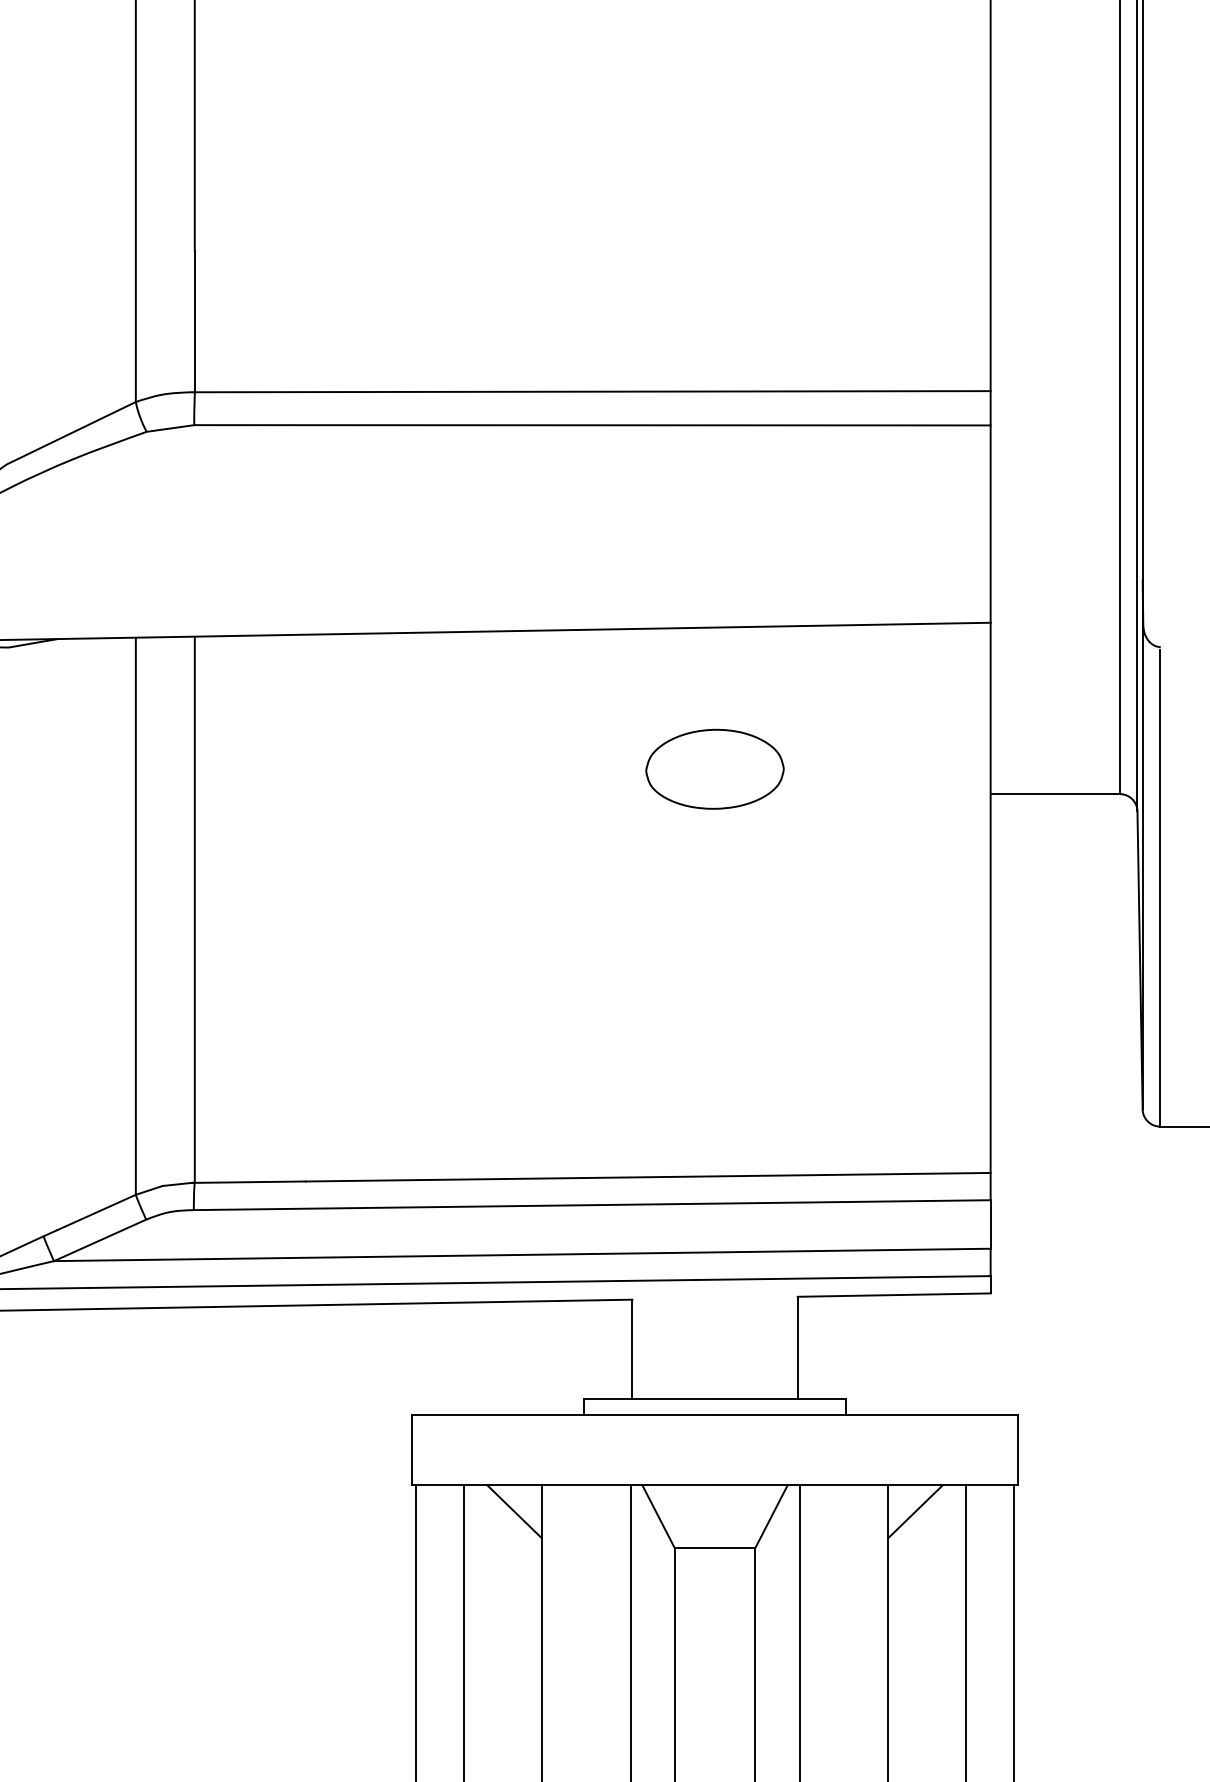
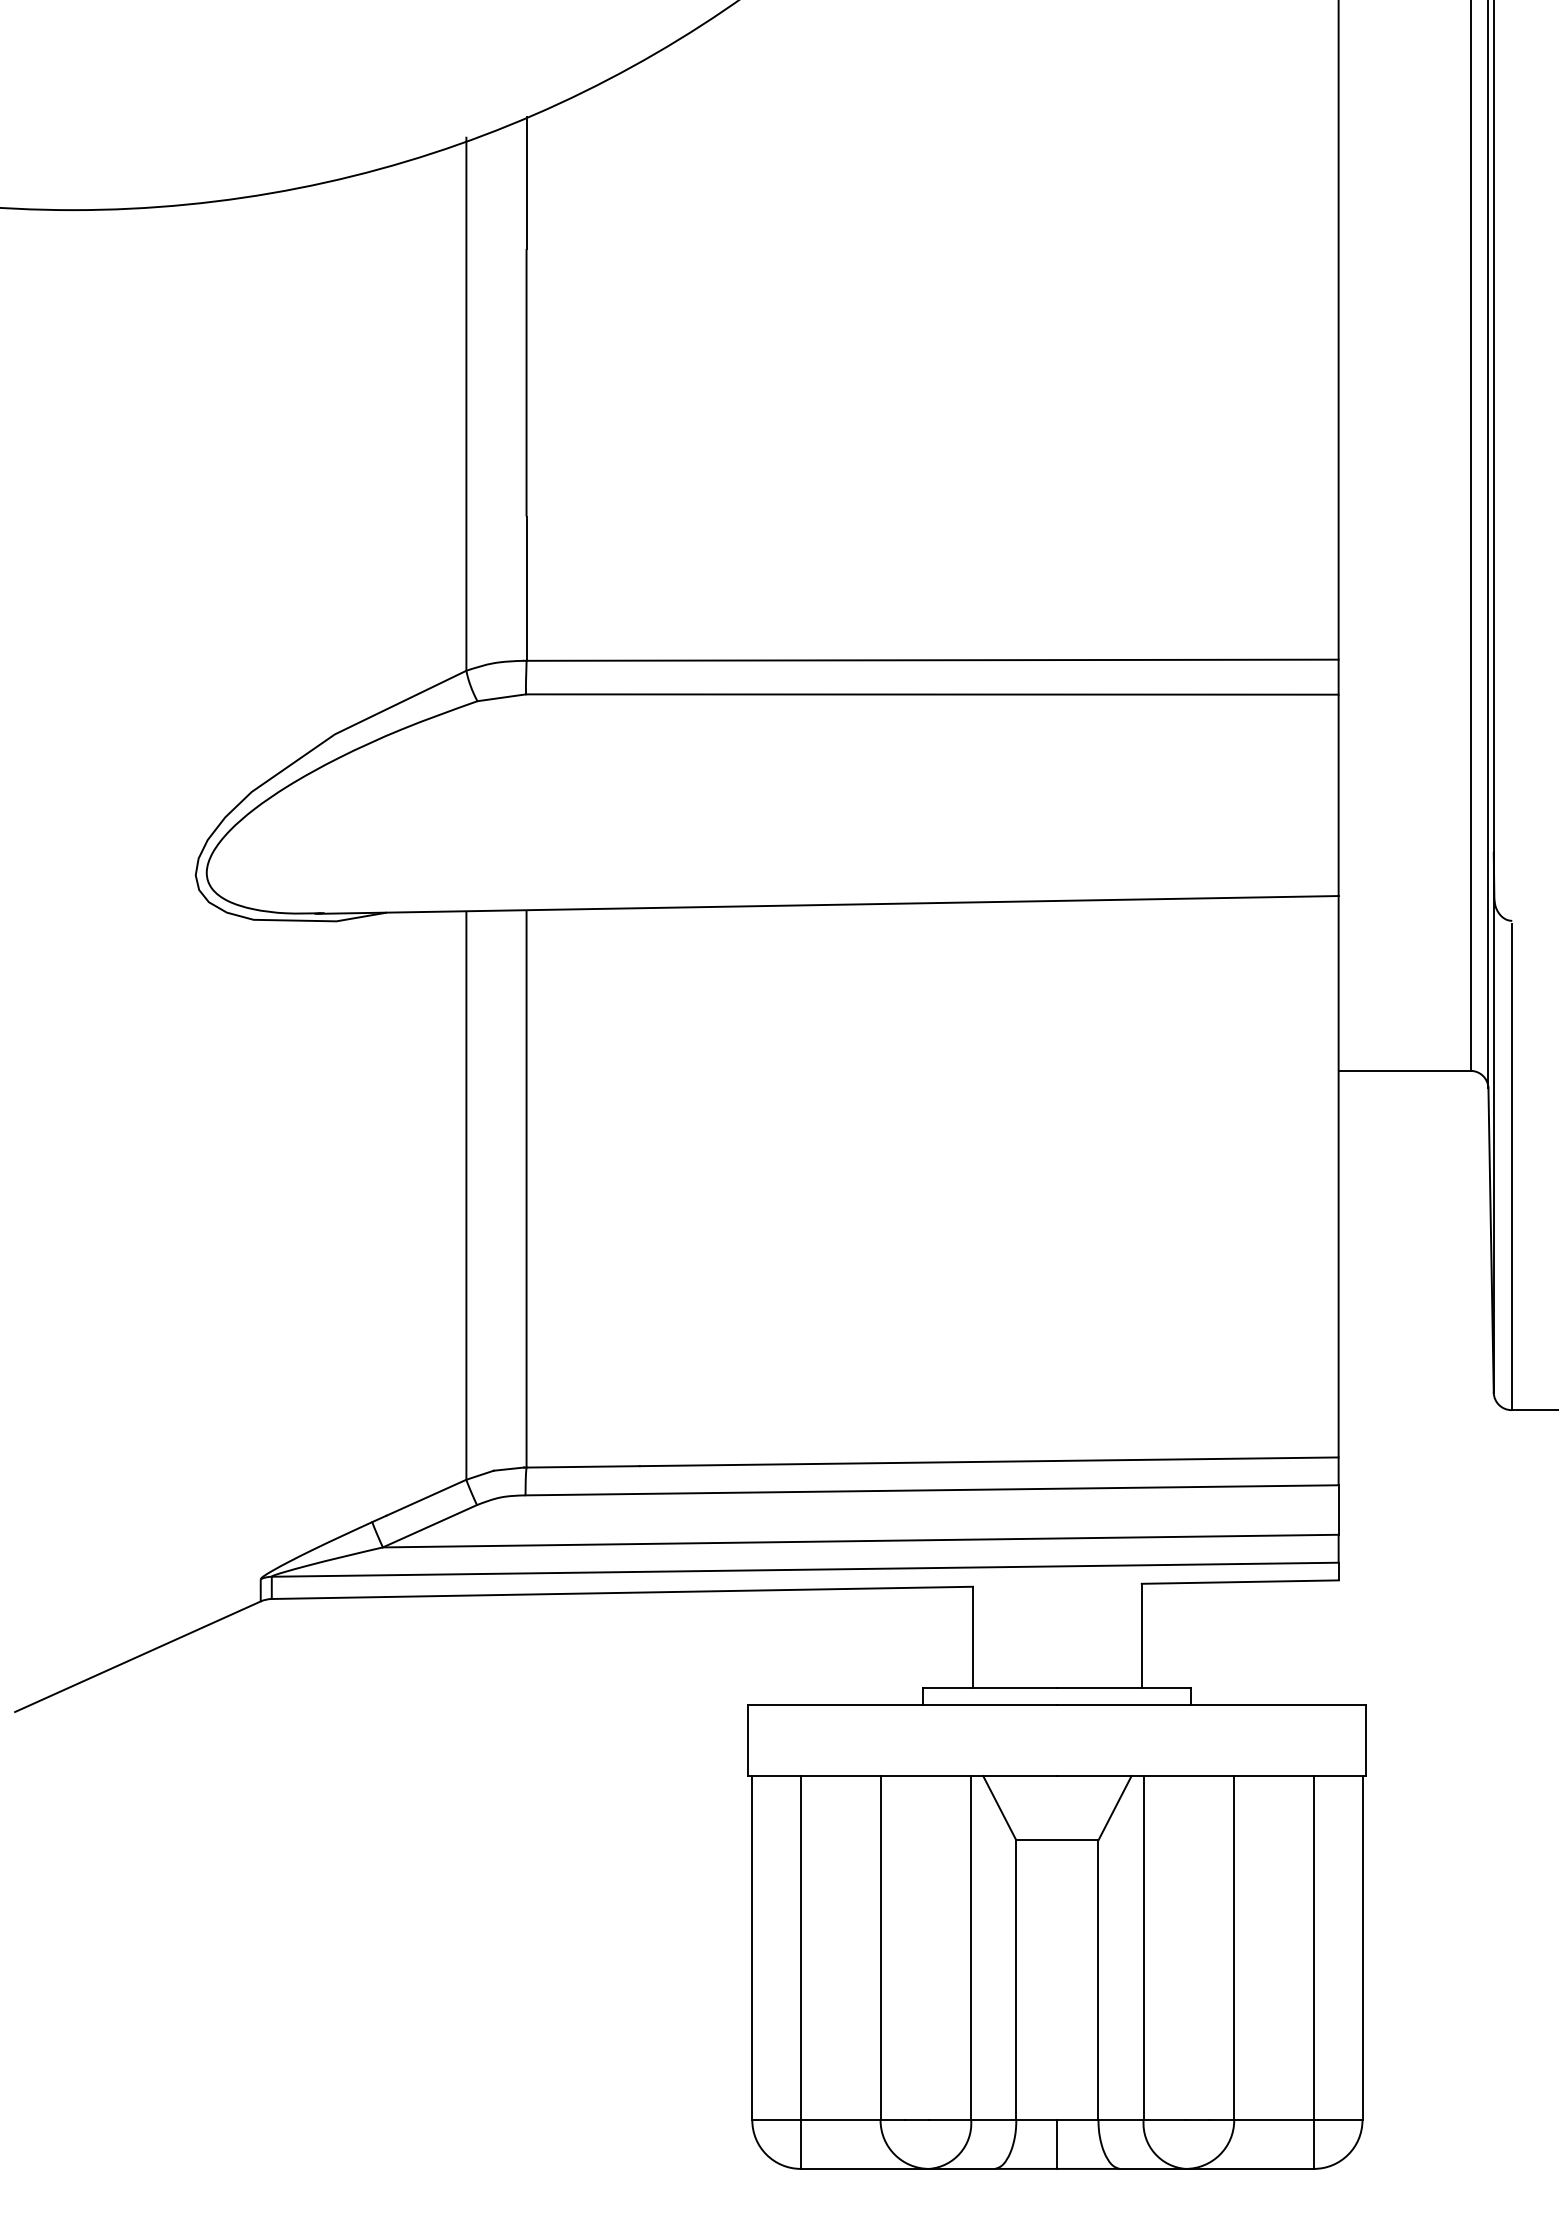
part: (715, 769) -> (1057, 1045), removed
line: (514, 1512) -> (852, 1803), removed
line: (915, 1512) -> (1261, 1803), removed

